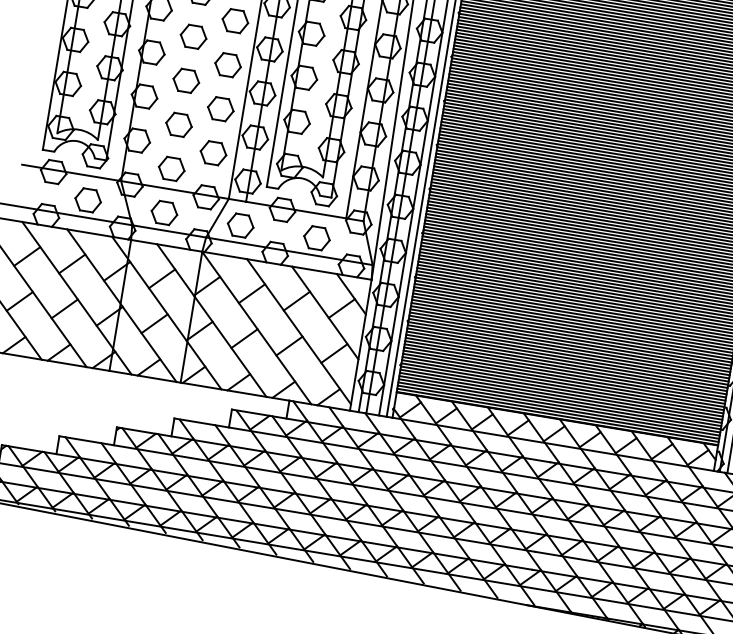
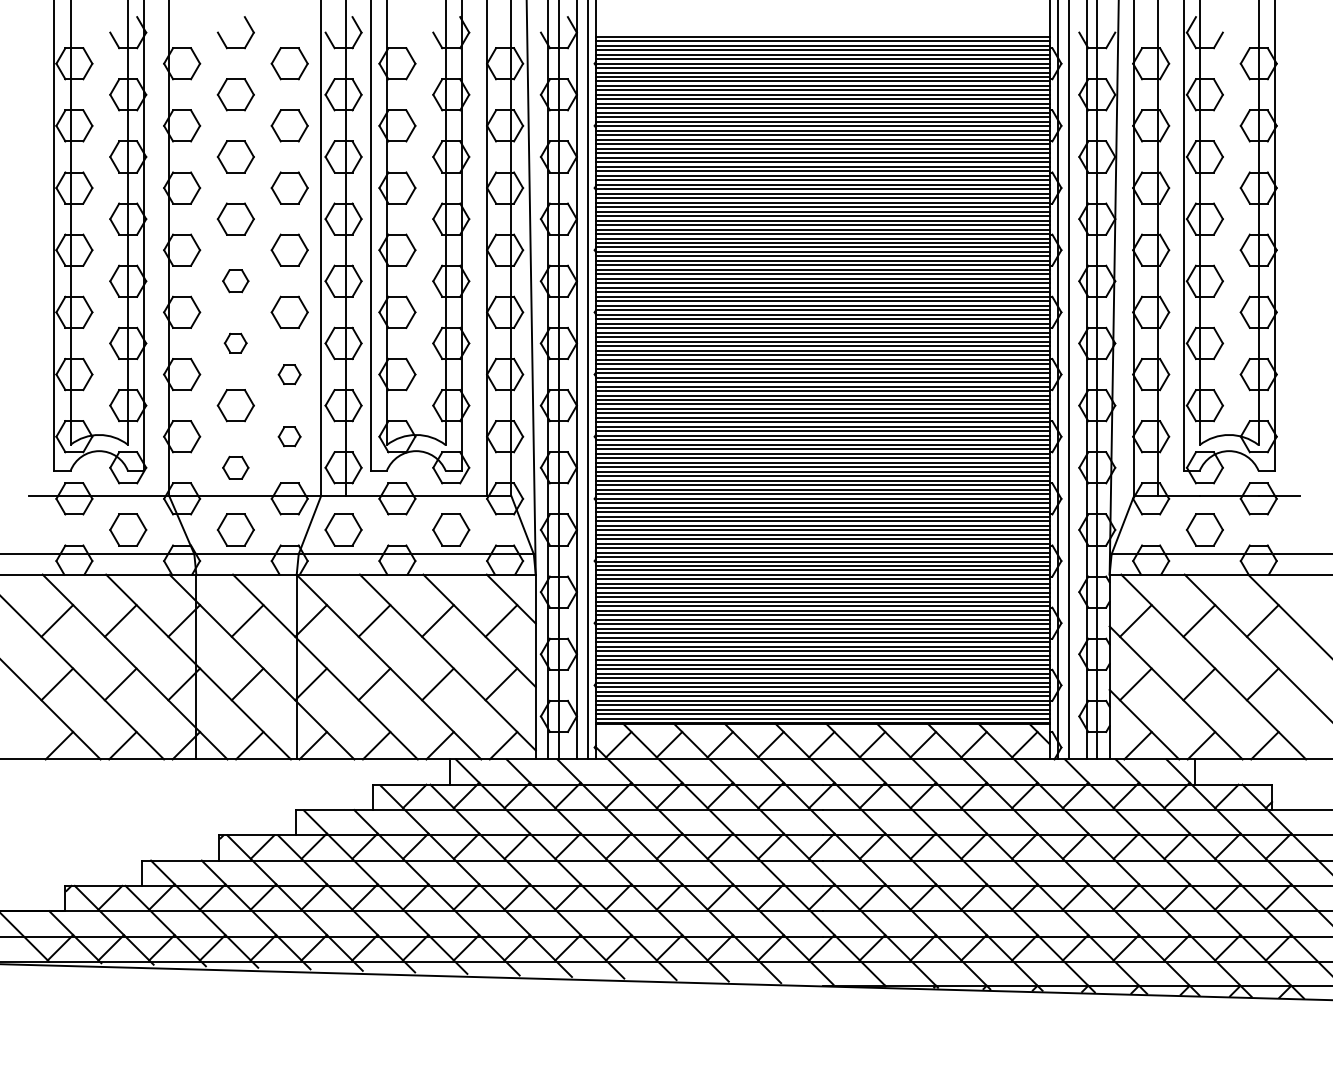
part: (193, 36) -> (235, 280), size x0.7
part: (186, 80) -> (235, 342), size x0.6
part: (220, 109) -> (289, 374), size x0.6
part: (213, 153) -> (289, 436), size x0.6
part: (171, 168) -> (235, 467), size x0.7

